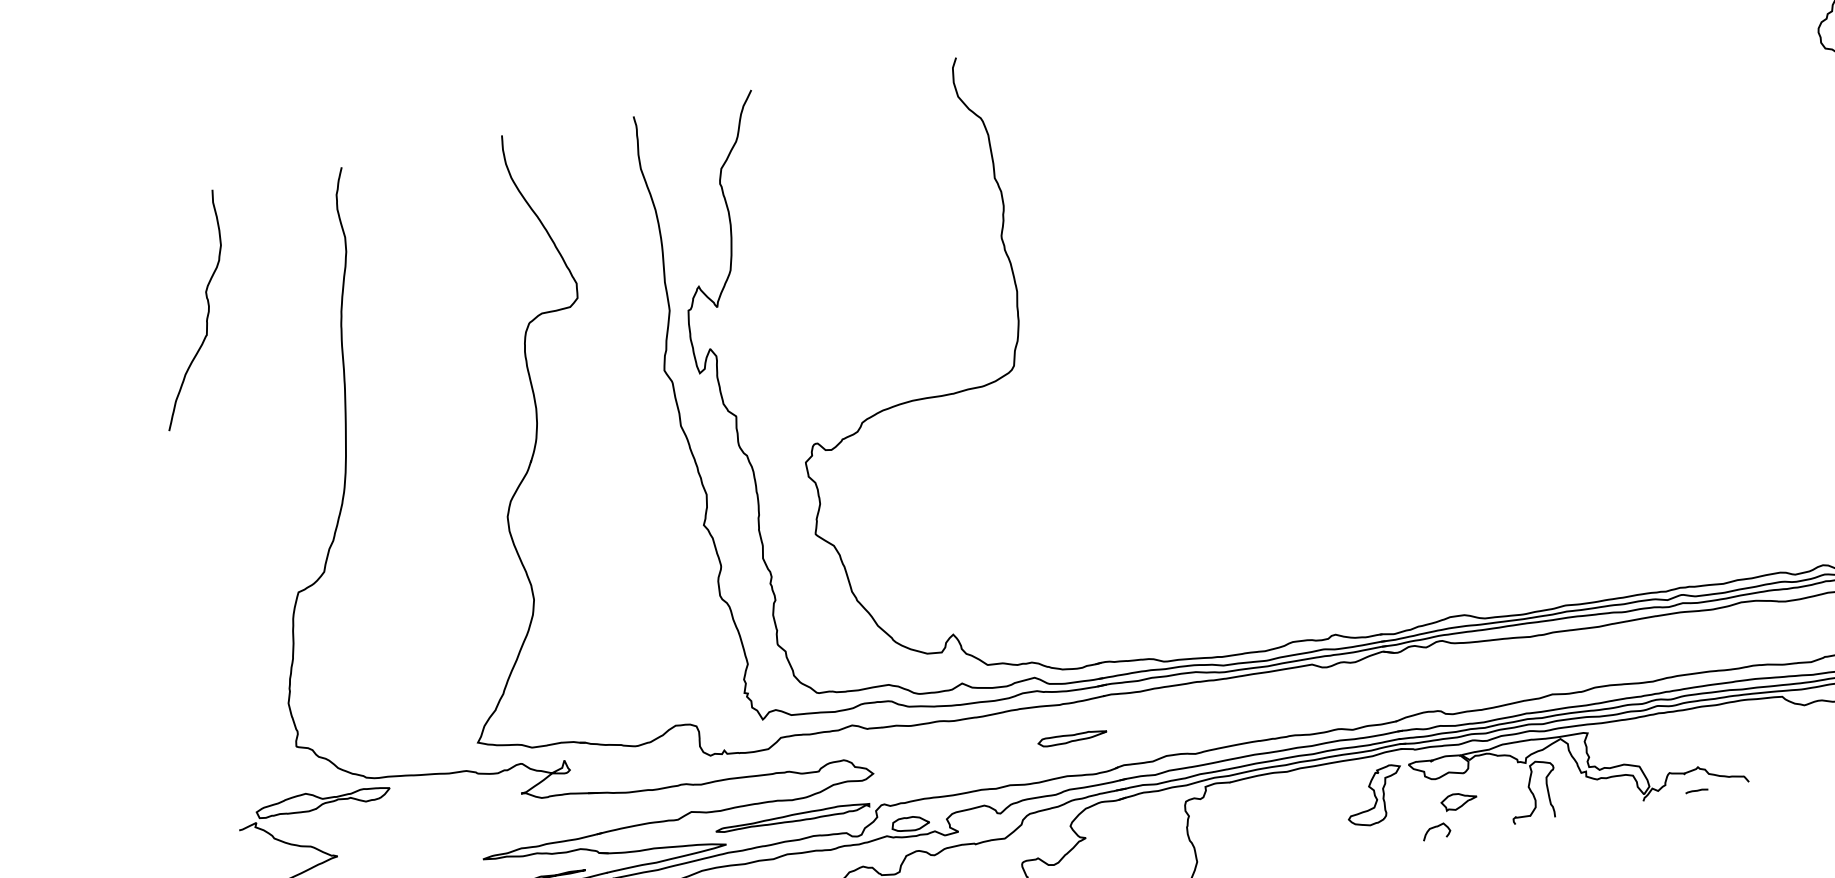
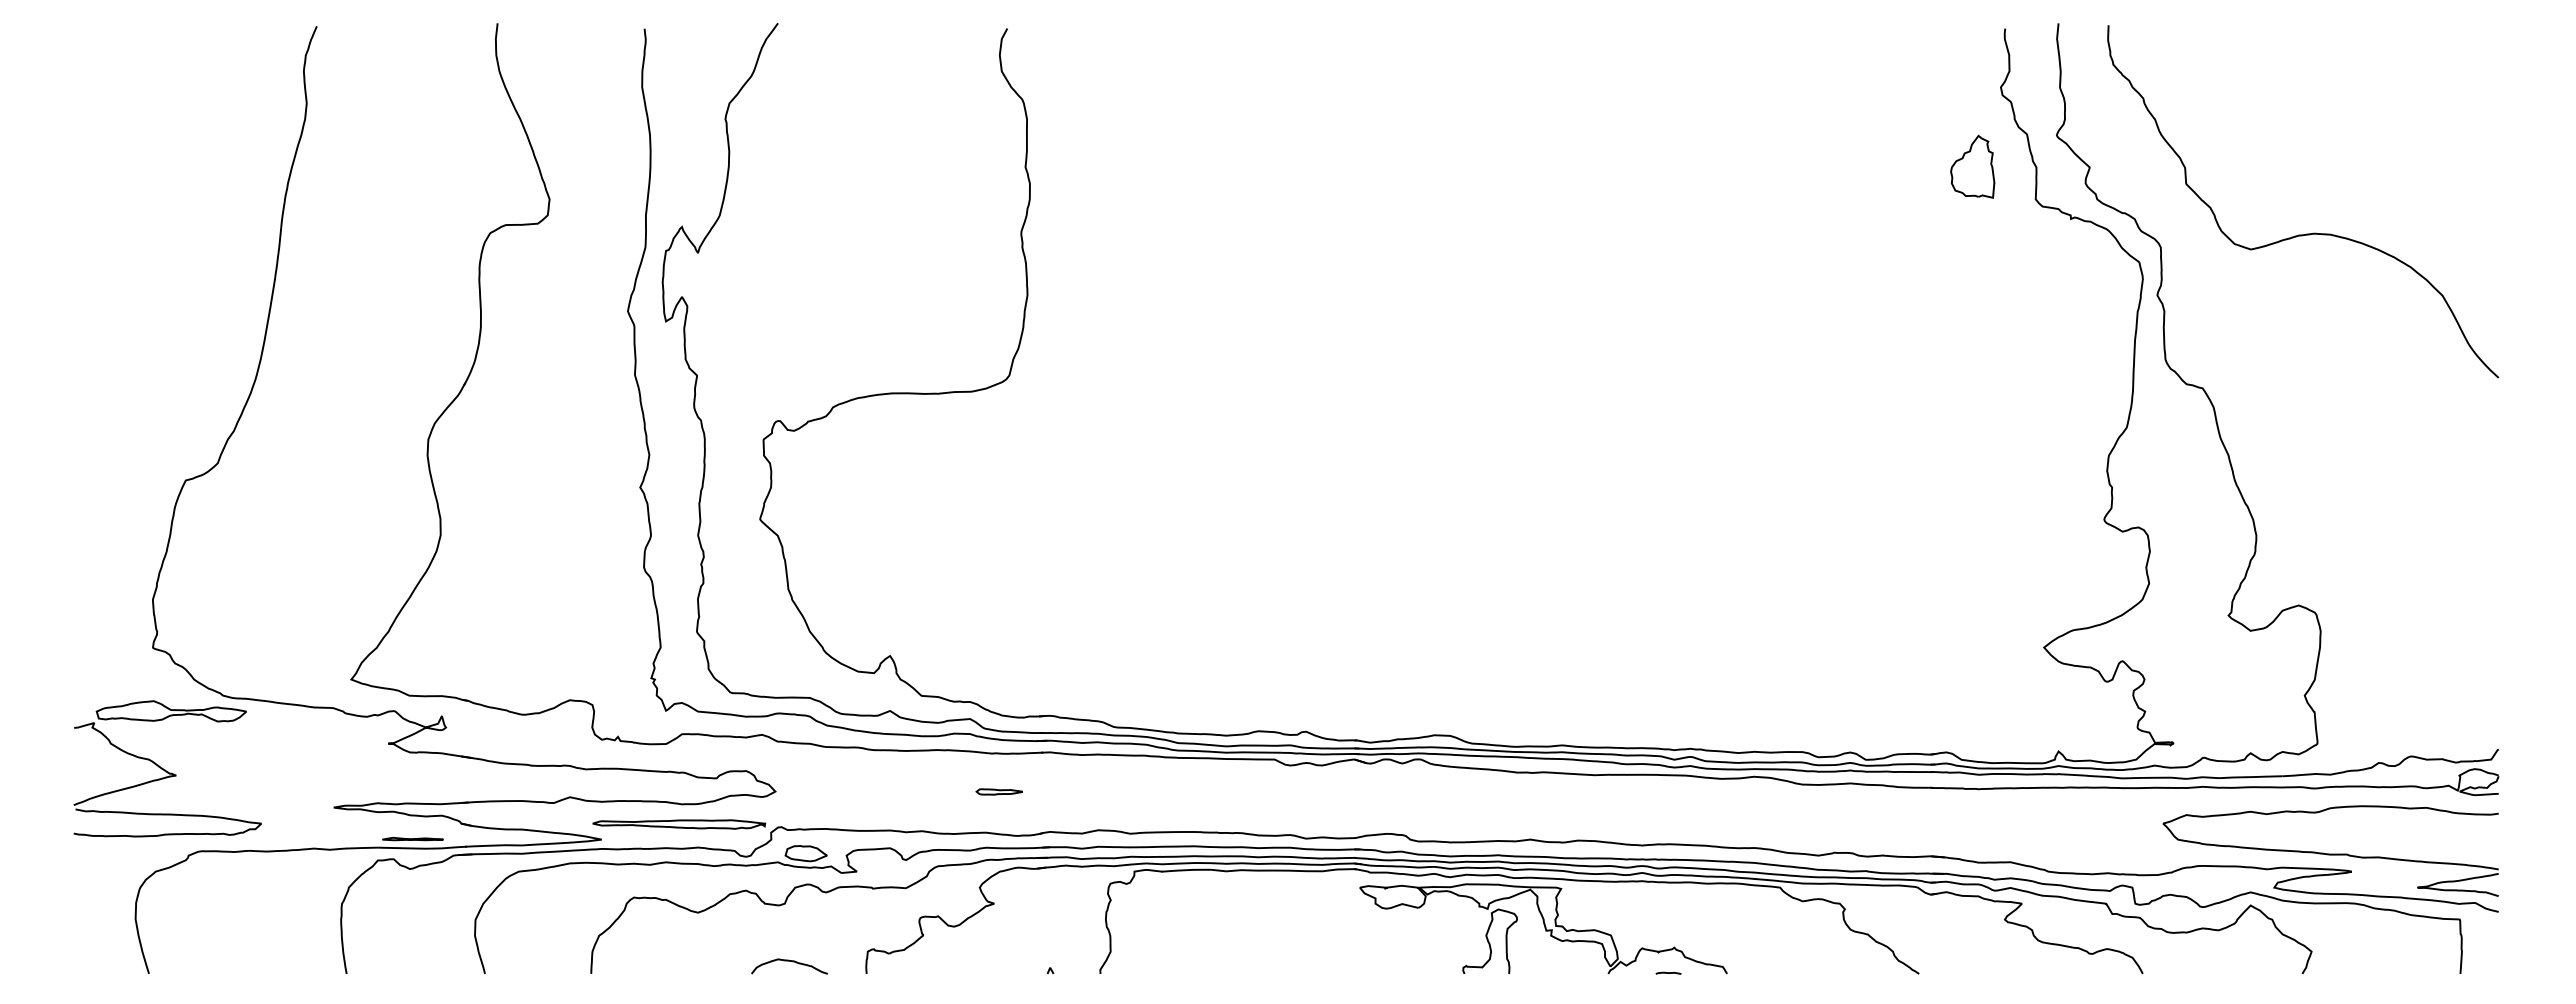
curve: (206, 316) -> (140, 161), removed
part: (1072, 737) -> (999, 791), size x0.6
part: (1375, 795) -> (1317, 914), removed
part: (1458, 800) -> (1407, 936), removed
curve: (1435, 827) -> (1376, 961), removed

